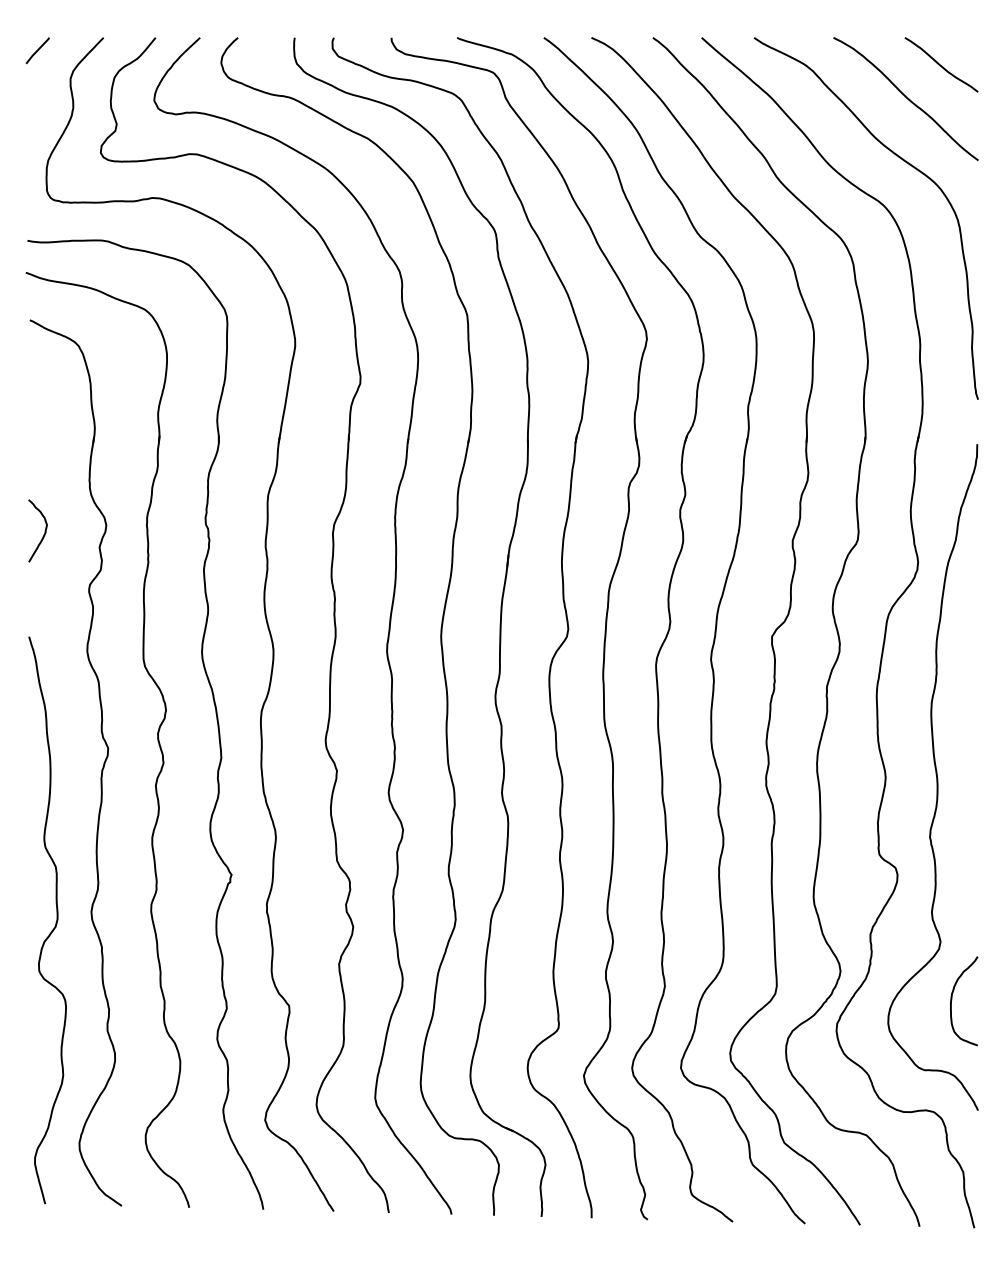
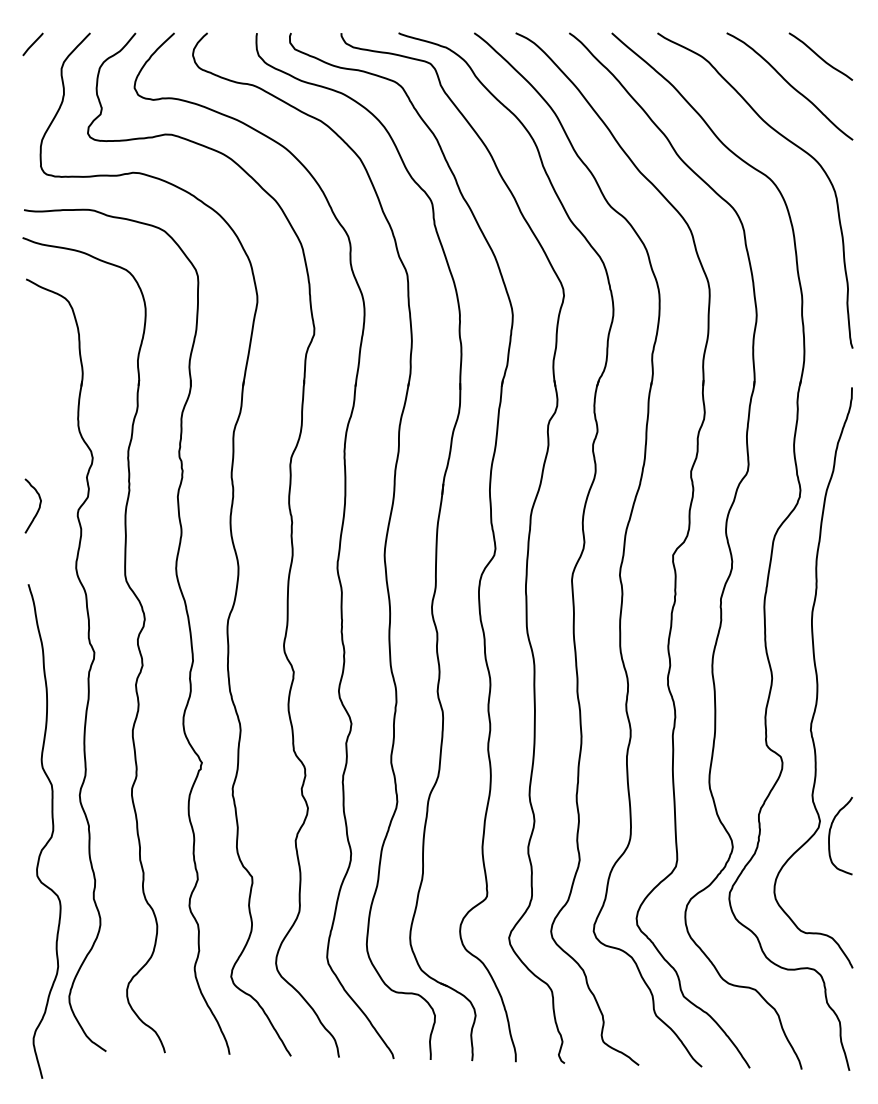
curve: (44, 532) -> (38, 507), moved
curve: (55, 921) -> (51, 832), moved
curve: (952, 1000) -> (830, 835), moved

